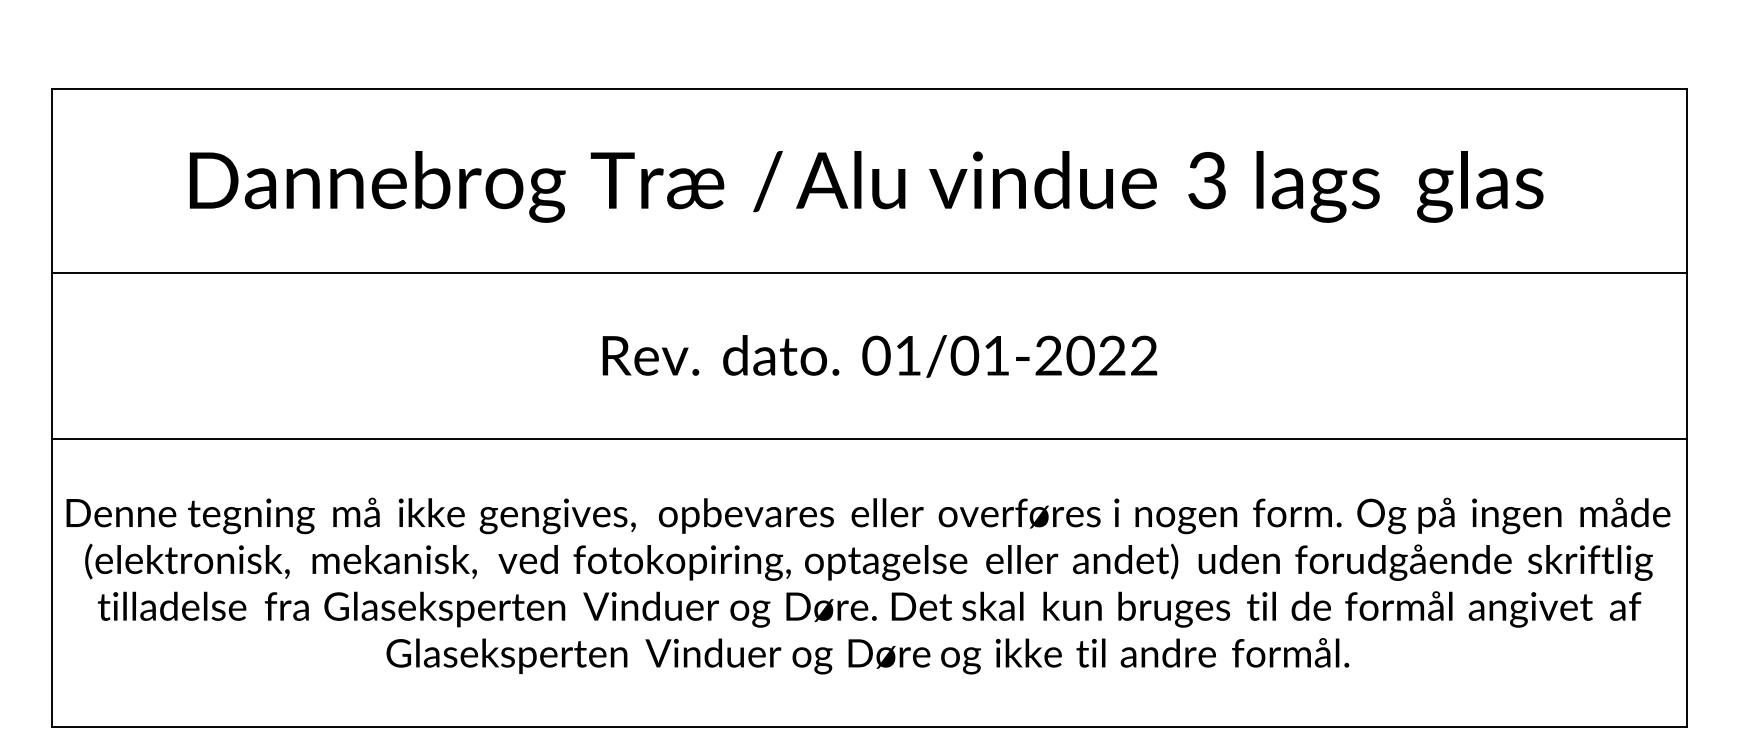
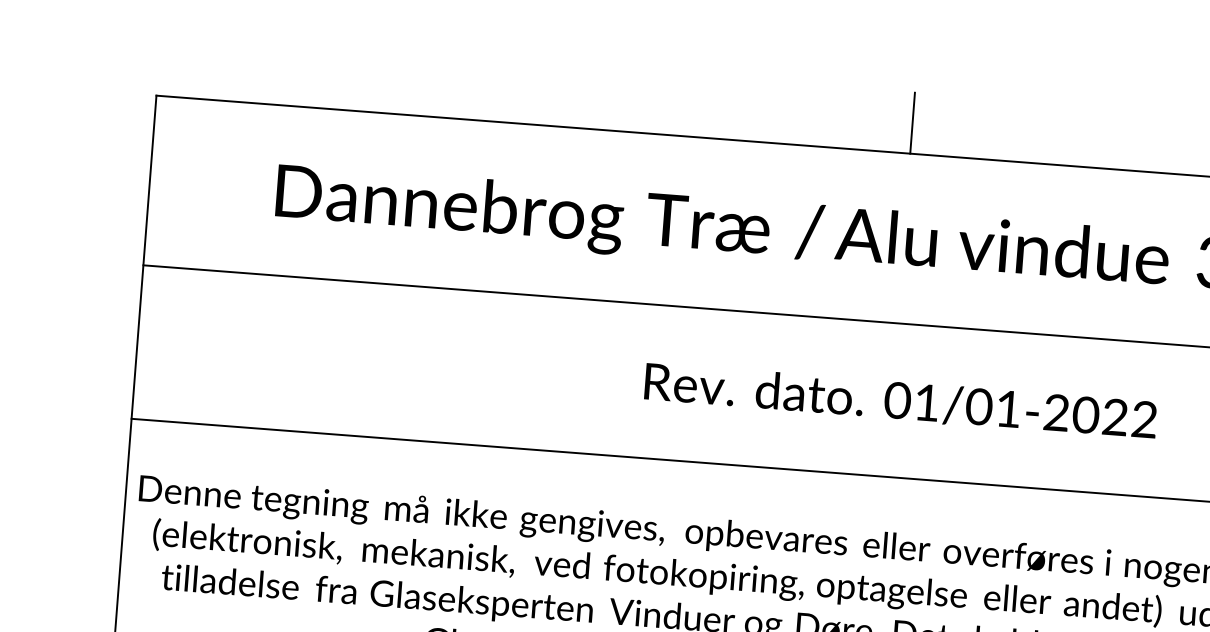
line: (869, 55) -> (912, 123), added

